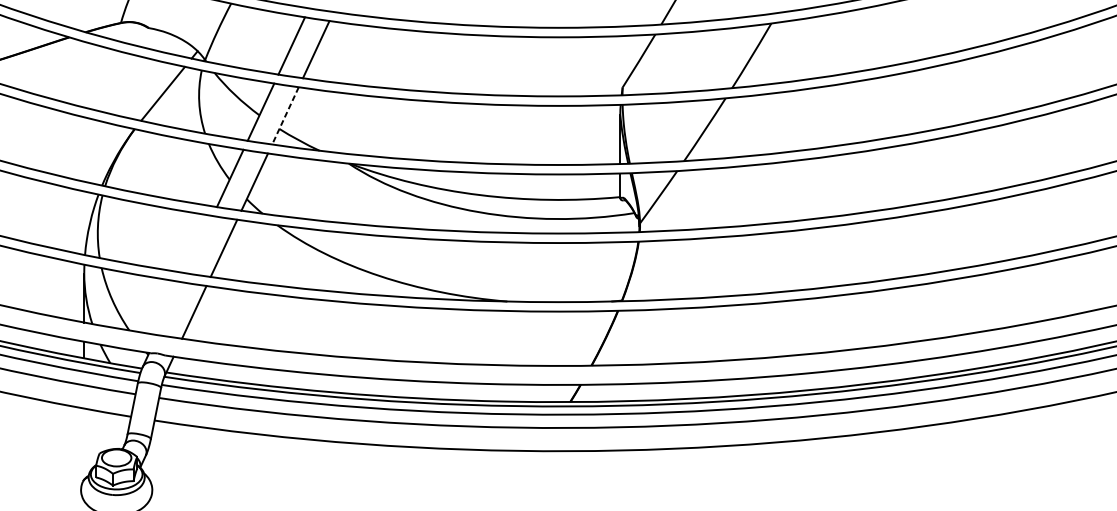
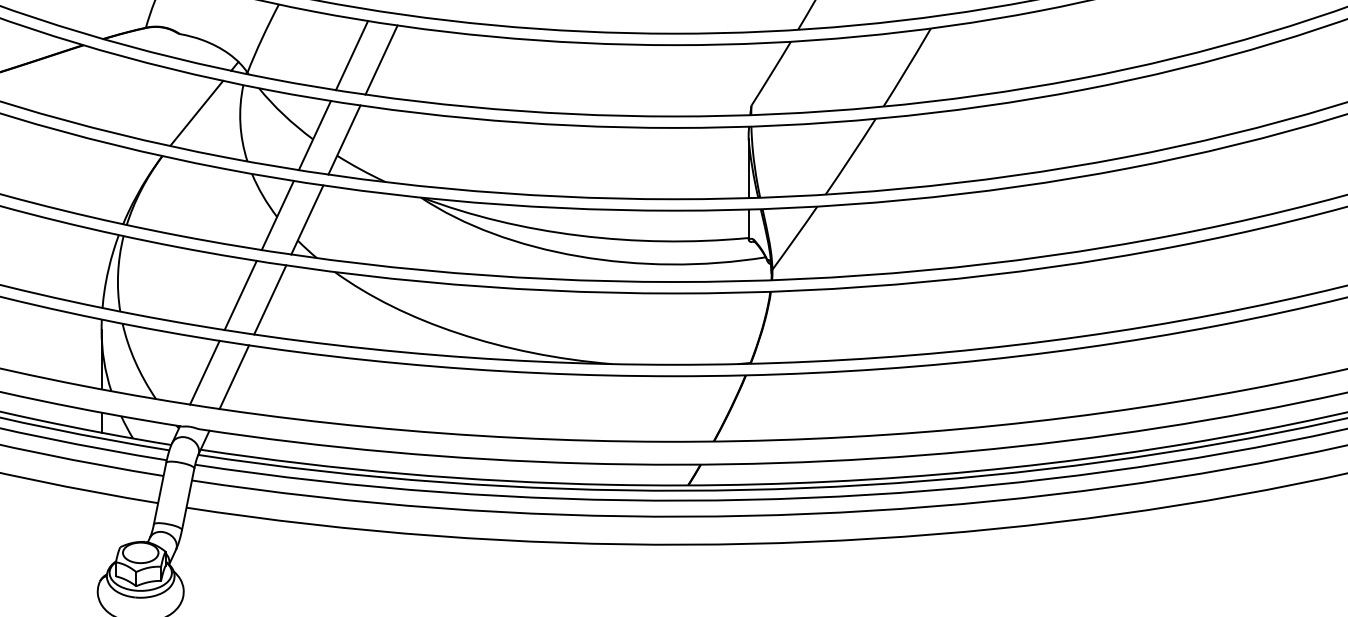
line: (285, 116) -> (344, 140), dashed -> solid
line: (199, 244) -> (240, 295), added
line: (169, 308) -> (204, 372), added

